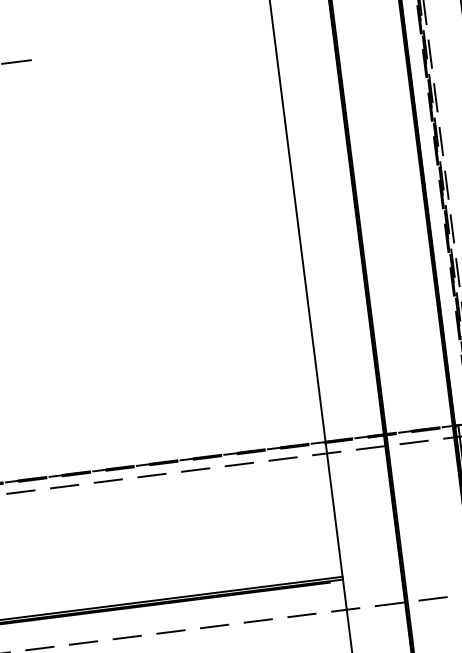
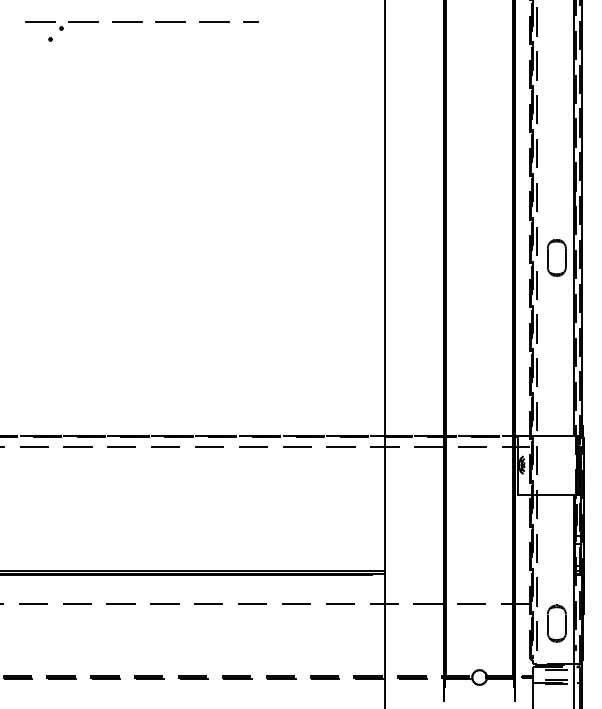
line: (139, 46) -> (250, 21), added
line: (102, 51) -> (213, 22), added
line: (59, 56) -> (170, 21), added

